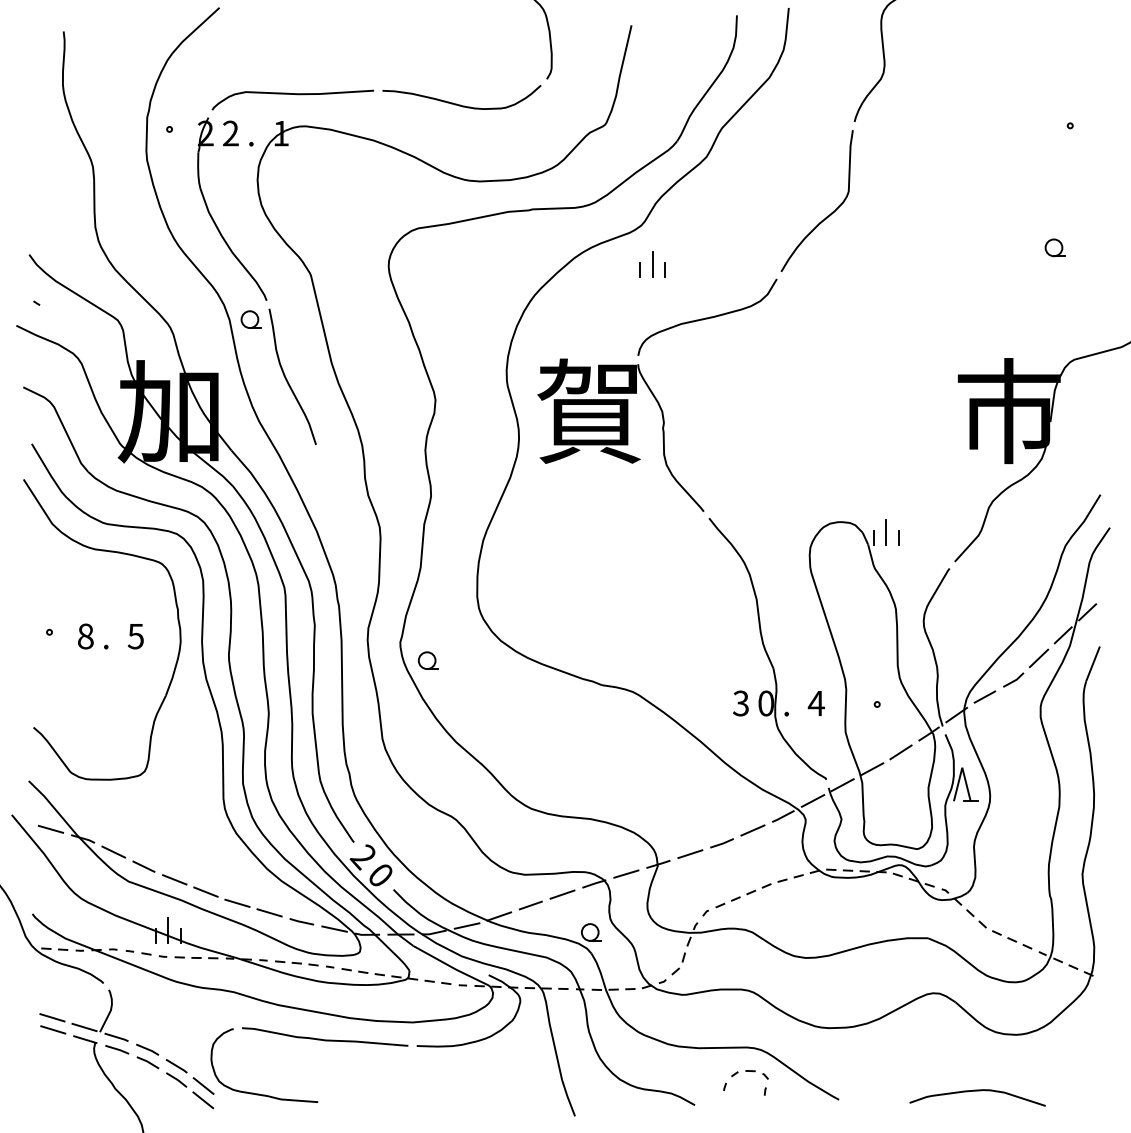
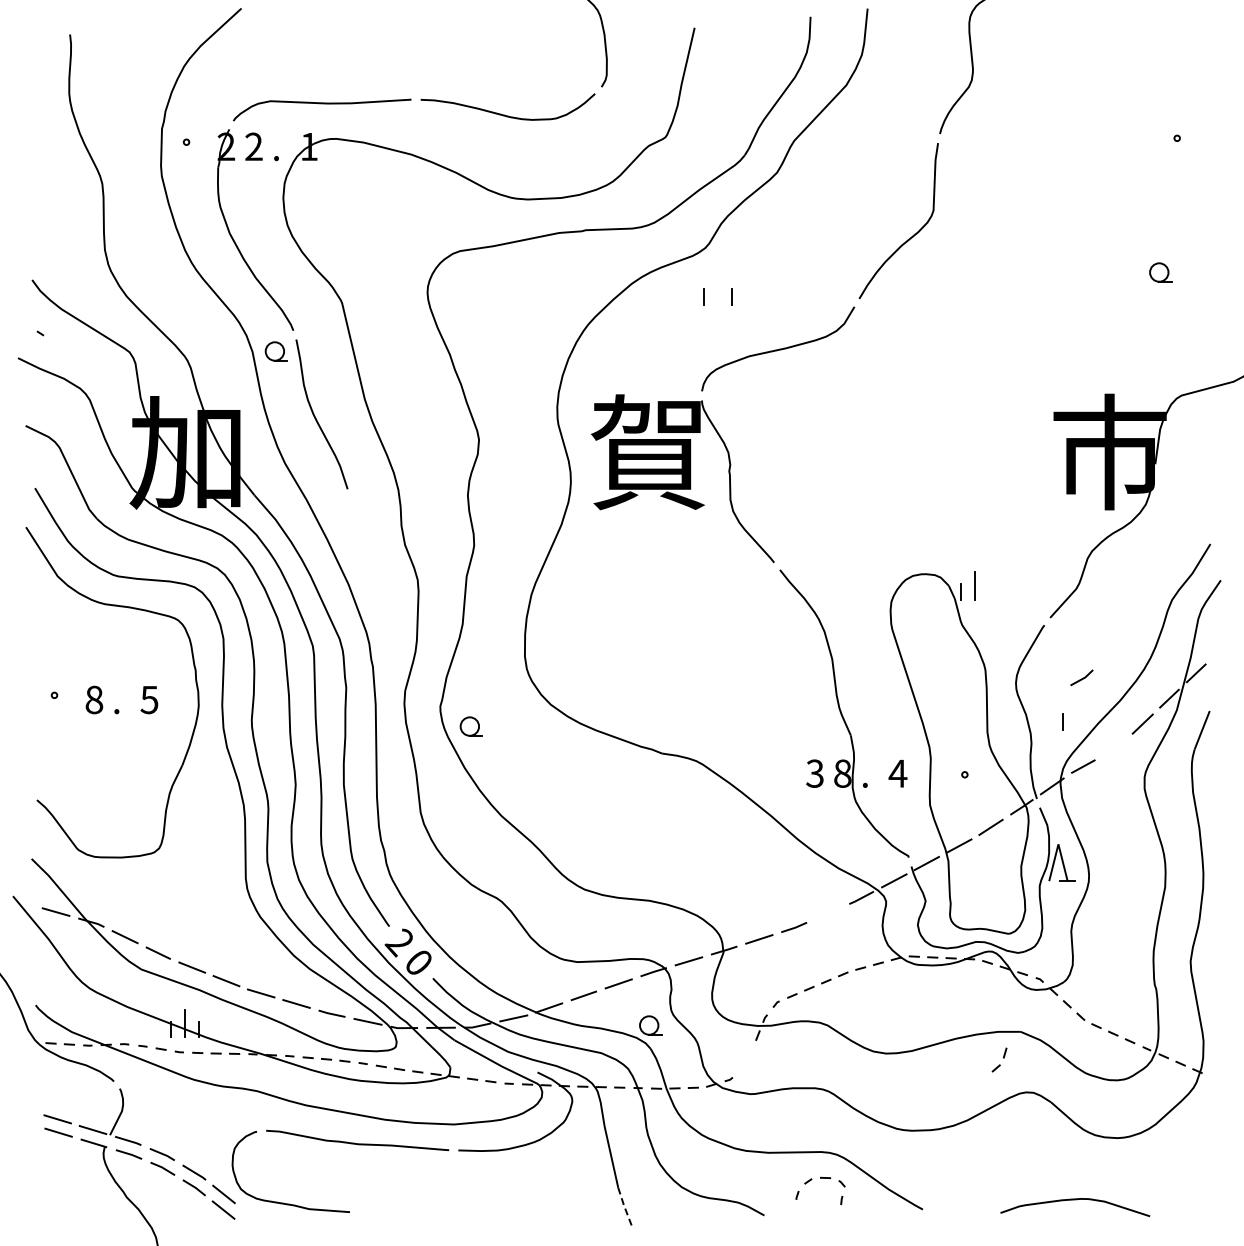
line: (653, 264) -> (718, 290), removed
line: (898, 537) -> (1062, 721), moved
line: (1013, 680) -> (1081, 678), moved
text: (765, 703) -> (842, 773), 0 -> 8
line: (752, 829) -> (827, 912), removed
part: (678, 963) -> (999, 1059), moved
line: (567, 1097) -> (624, 1207), solid -> dashed

